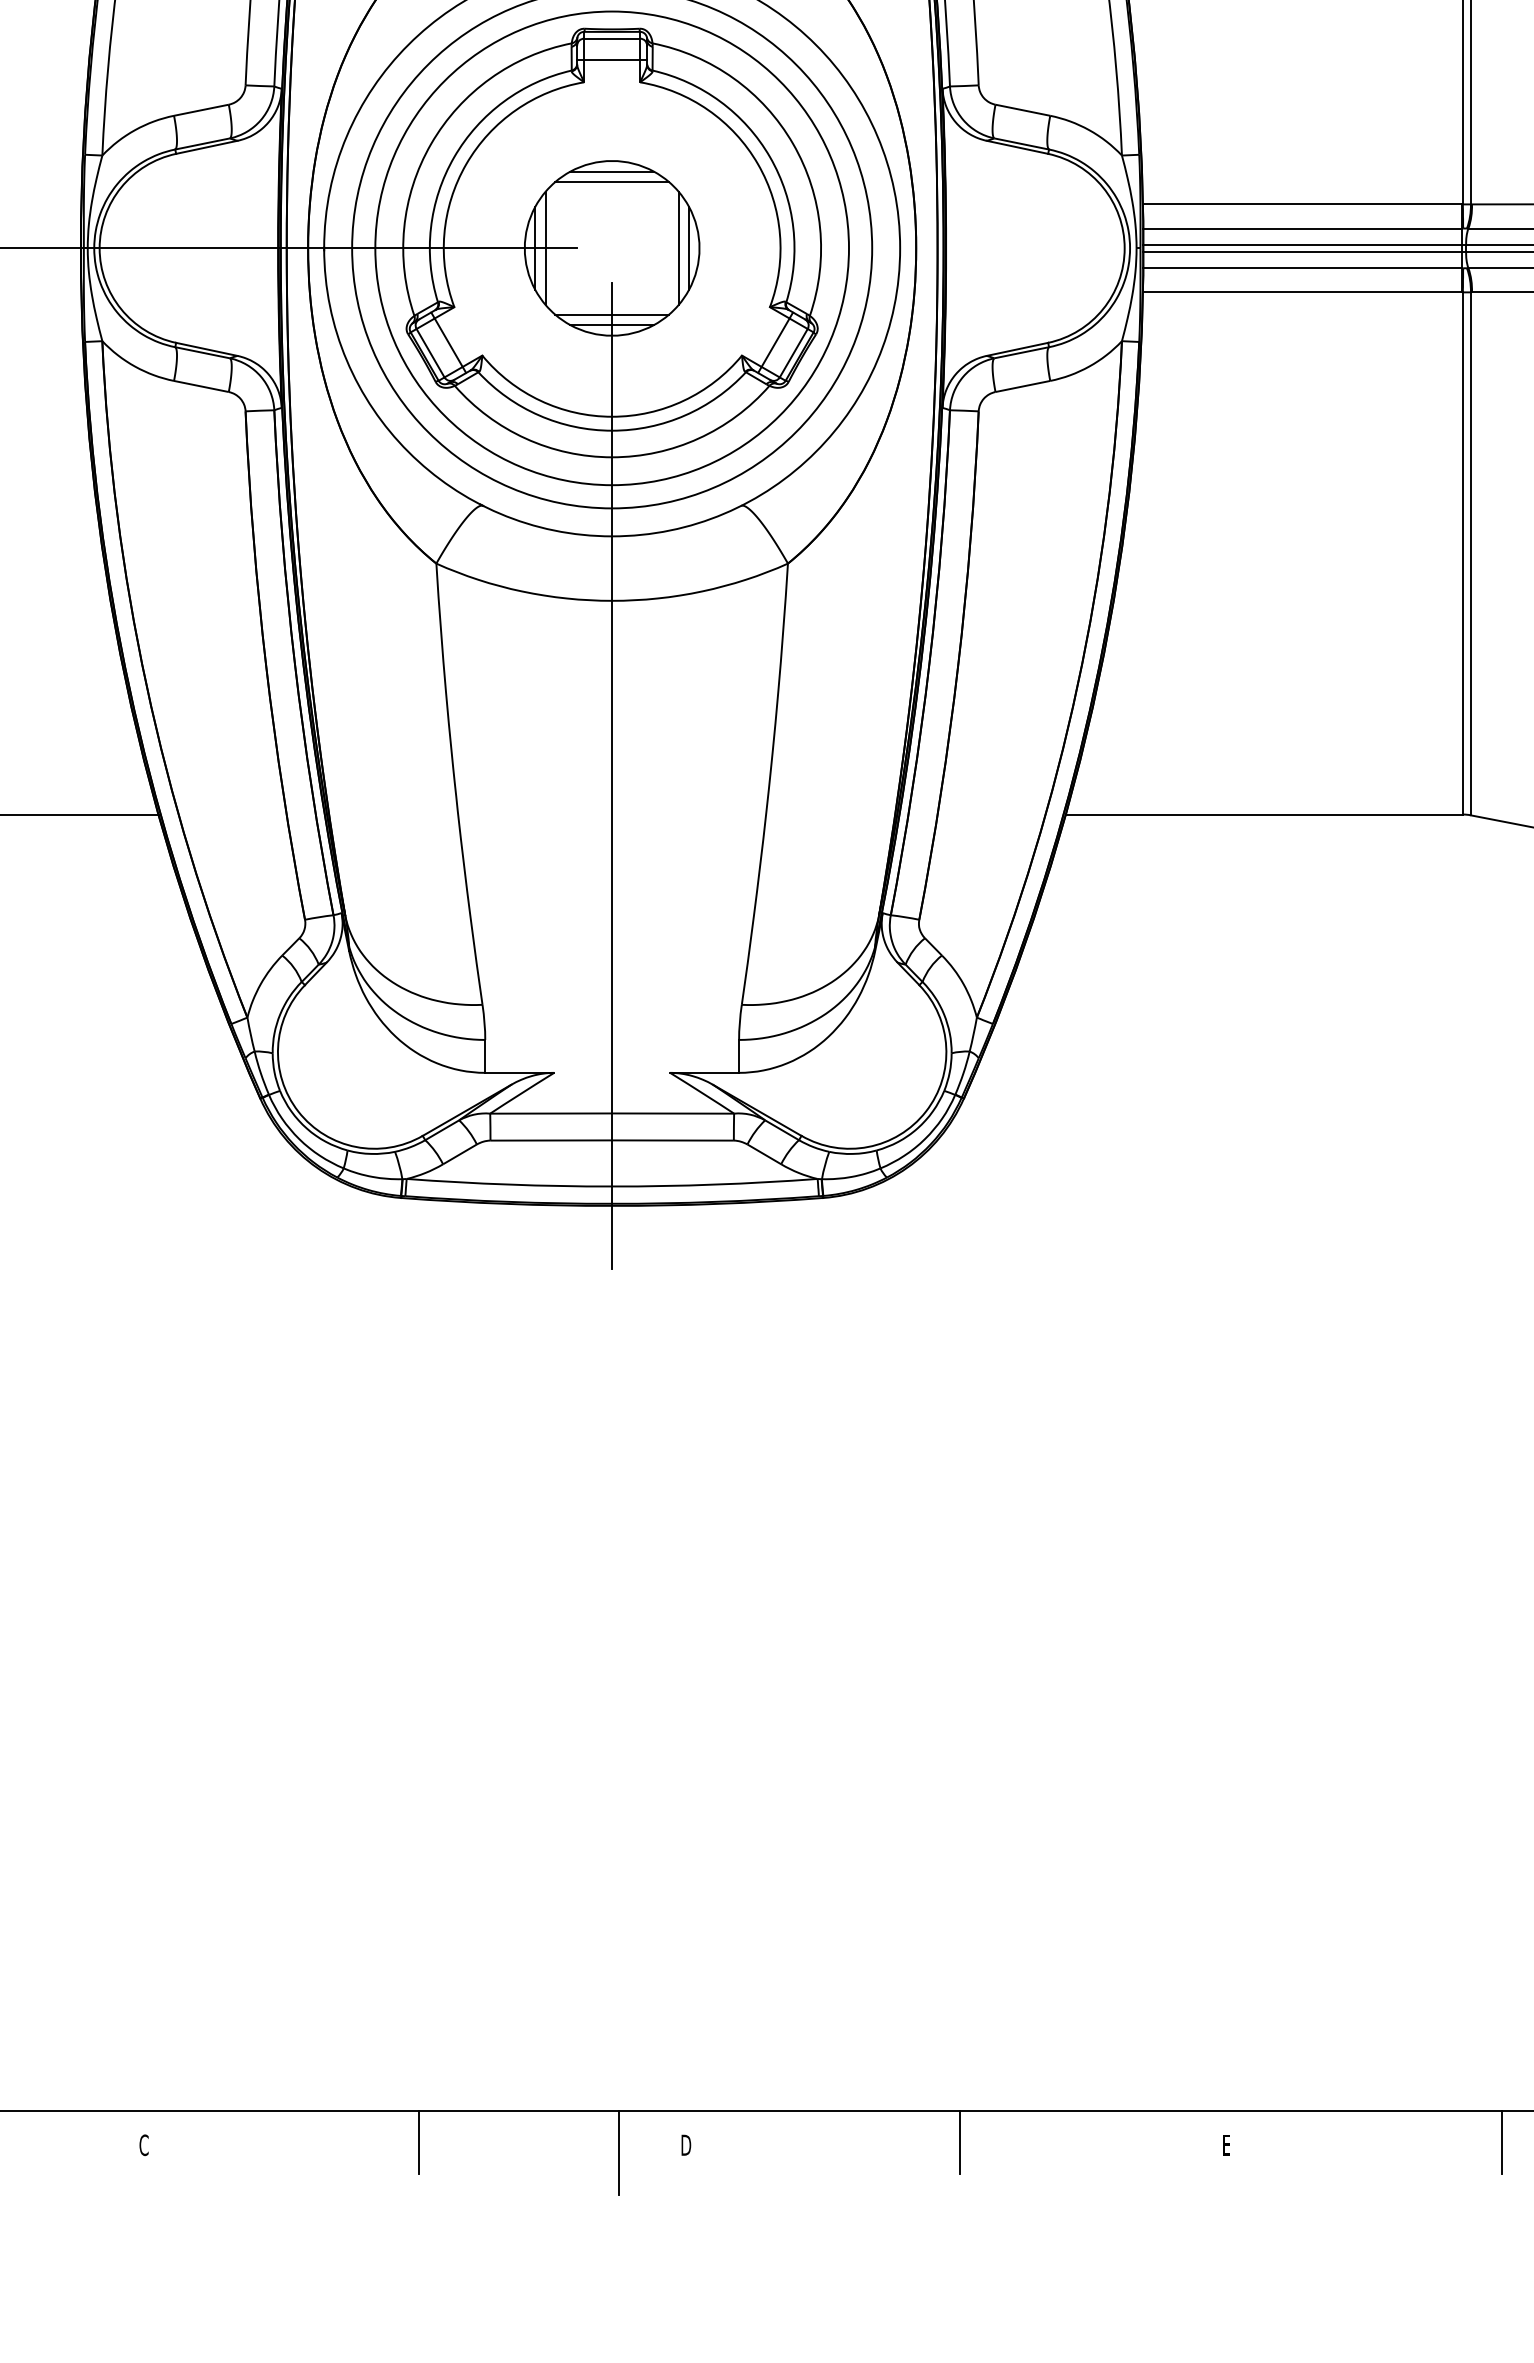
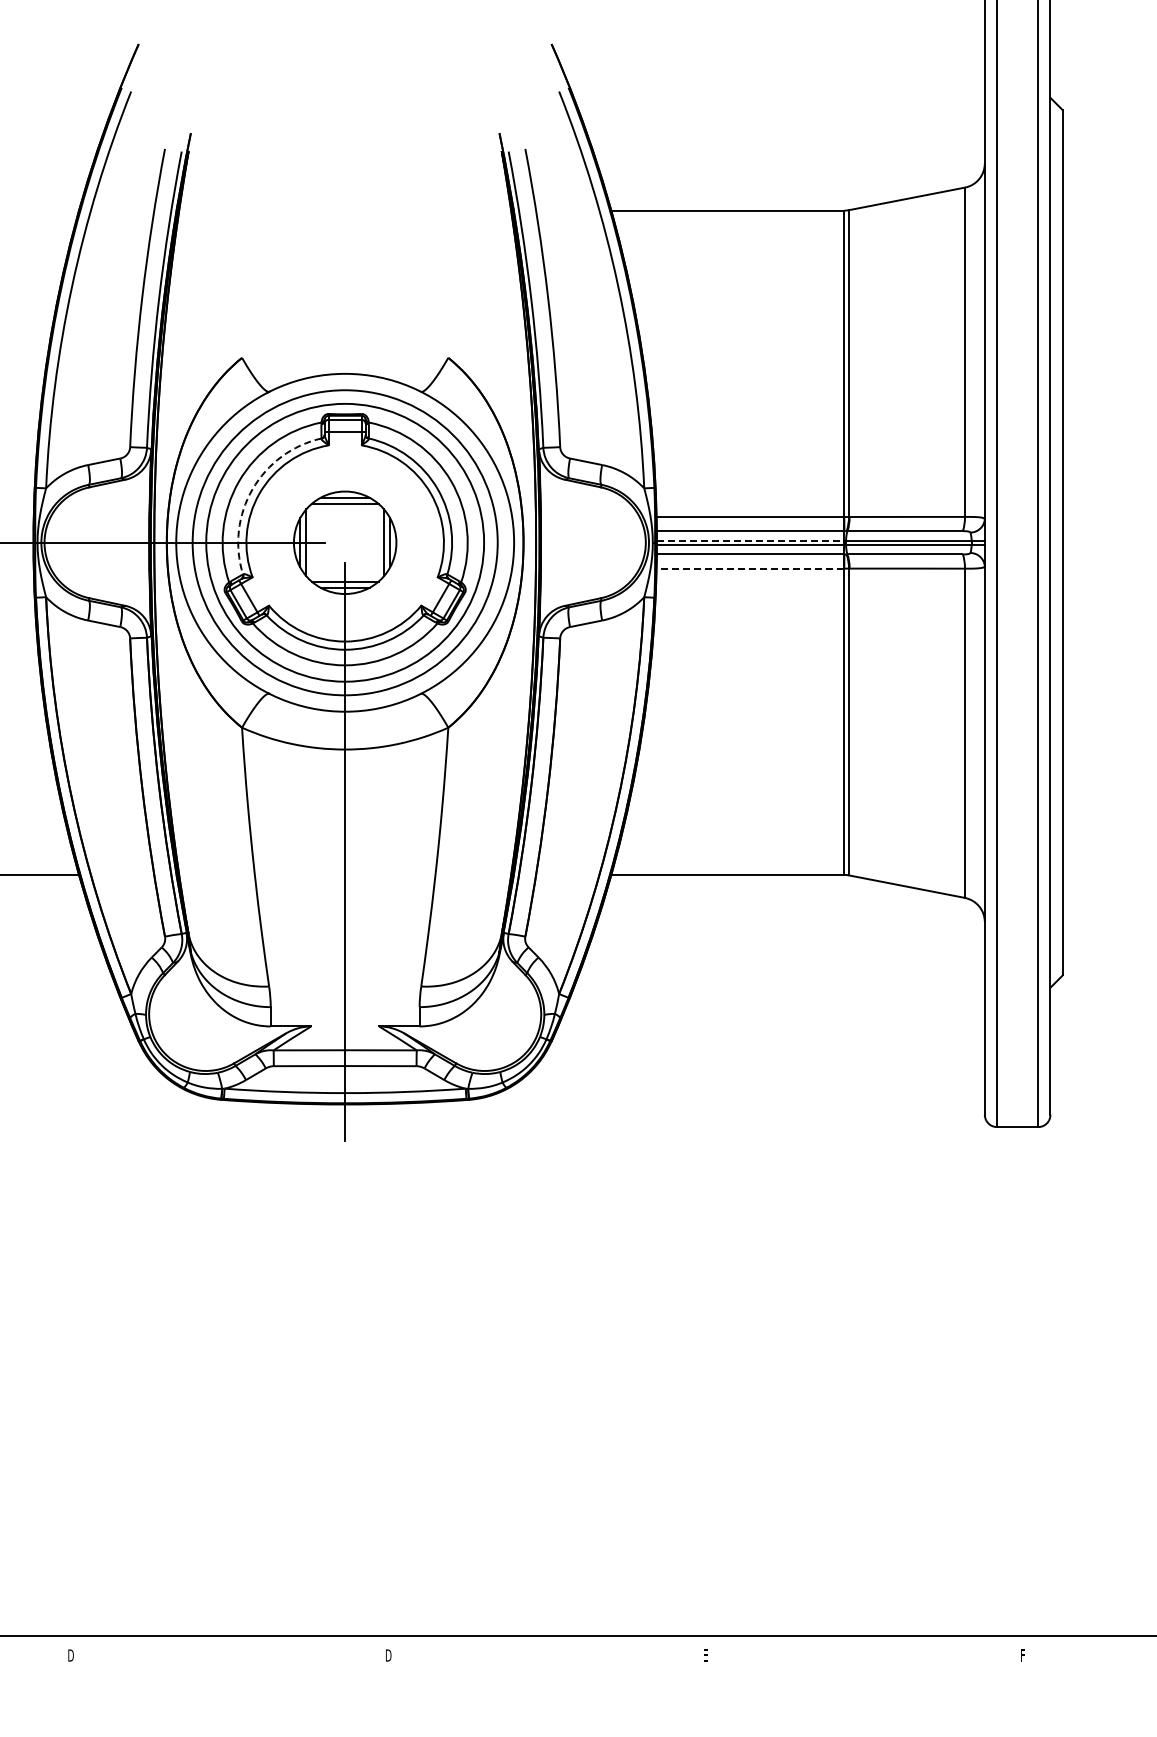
arc: (454, 157) -> (252, 489), solid -> dashed
line: (1303, 244) -> (750, 540), solid -> dashed
line: (1303, 292) -> (750, 568), solid -> dashed
line: (418, 2141) -> (231, 1653), removed
line: (960, 2141) -> (549, 1653), removed
line: (1502, 2141) -> (867, 1653), removed
text: (143, 2145) -> (70, 1655), C -> D
line: (619, 2152) -> (349, 1659), removed

